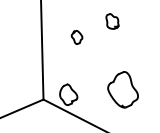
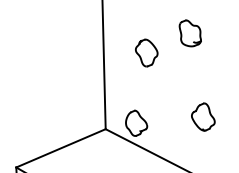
part: (111, 21) -> (189, 33), size x1.43
part: (76, 37) -> (146, 52), size x1.67
part: (123, 89) -> (203, 116), size x0.62

